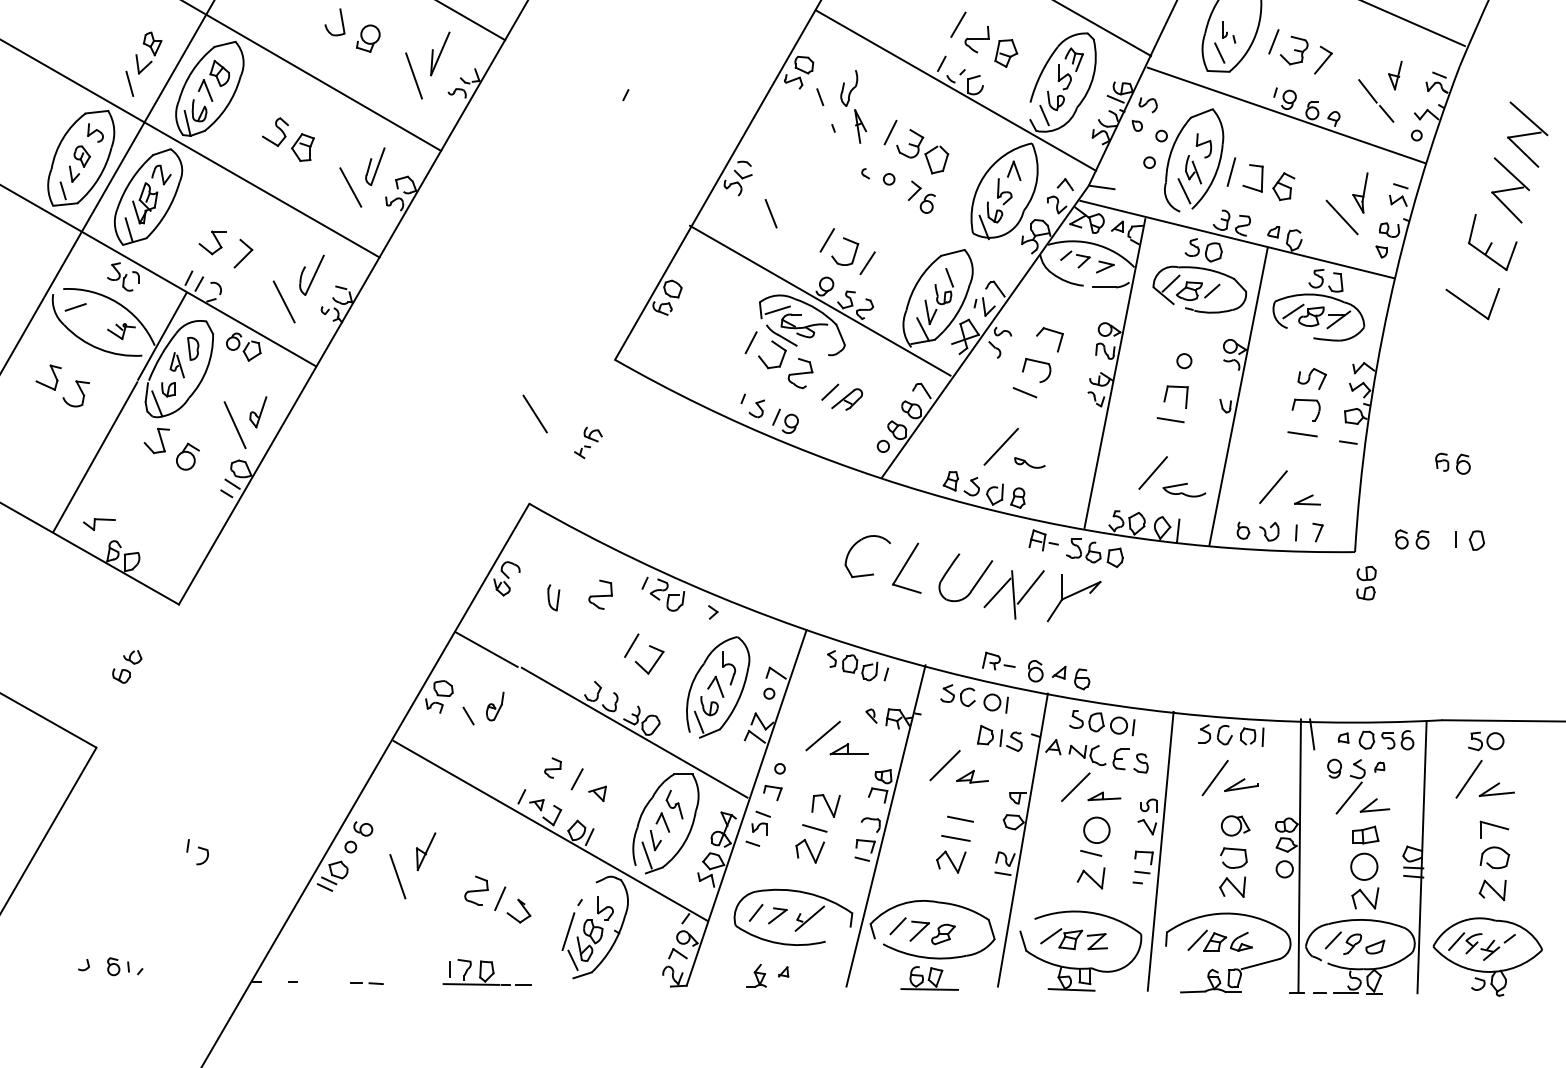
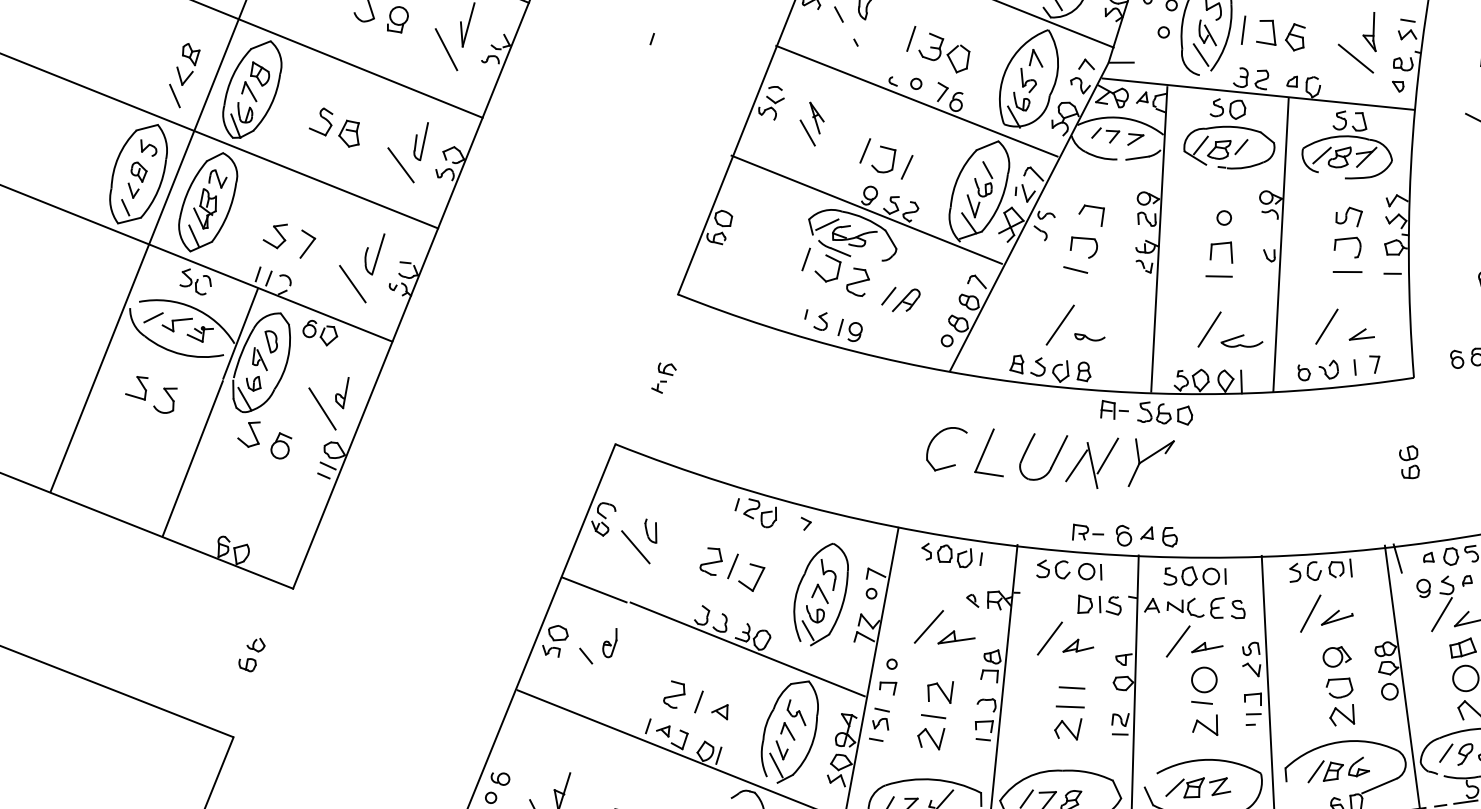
part: (860, 126) -> (817, 117), moved
line: (886, 197) -> (916, 101), added
line: (534, 413) -> (635, 546), moved
part: (99, 524) -> (177, 325), moved
part: (1366, 583) -> (1409, 462), moved
part: (600, 594) -> (710, 561), moved
part: (552, 767) -> (673, 694), size x1.43

